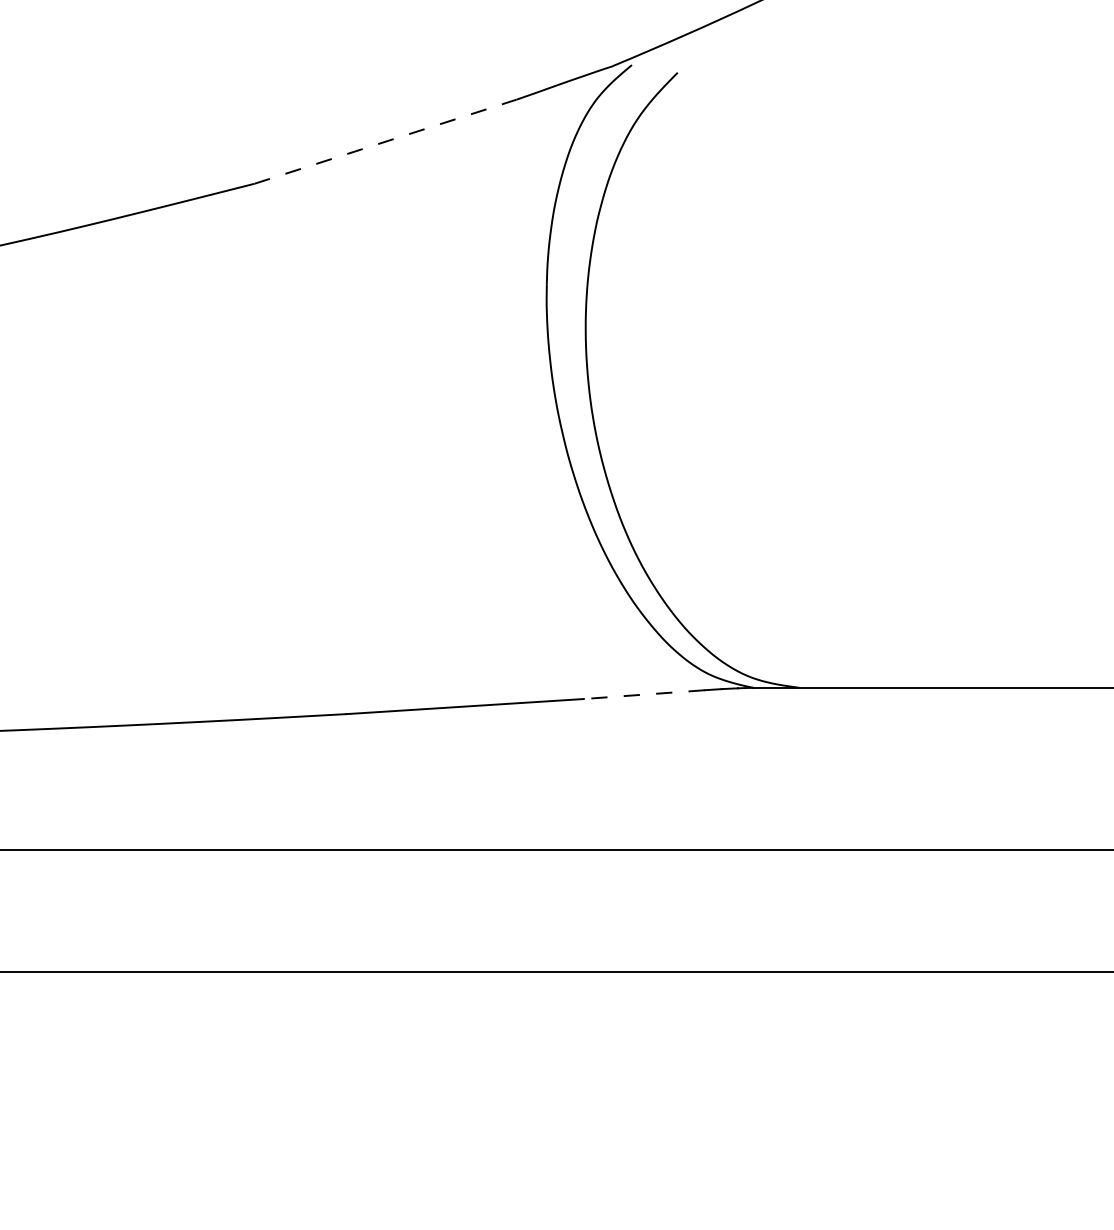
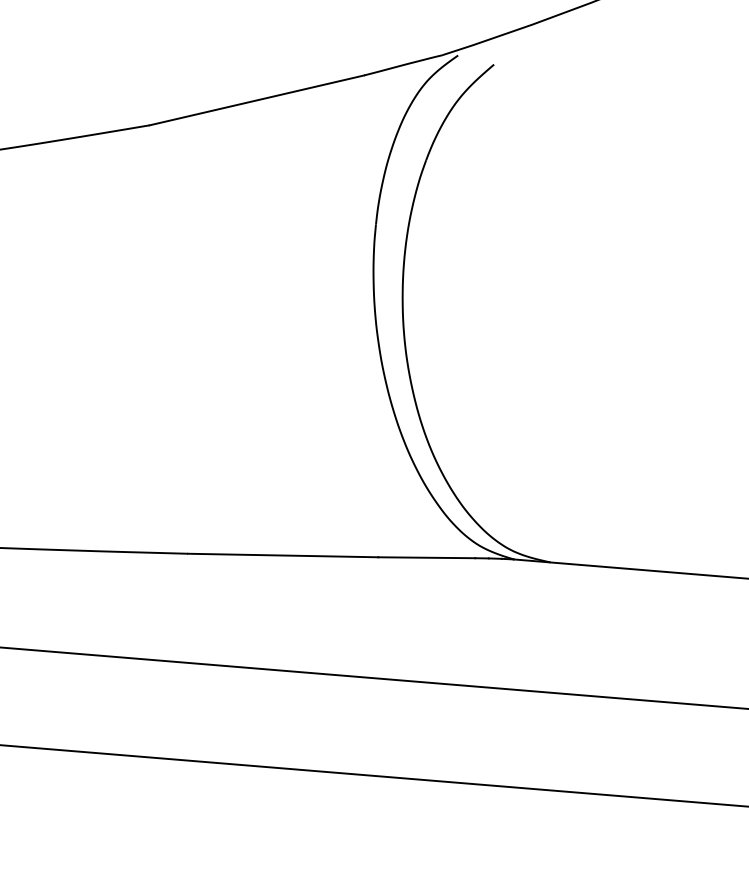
line: (385, 141) -> (256, 100), dashed -> solid
line: (644, 694) -> (426, 557), dashed -> solid

